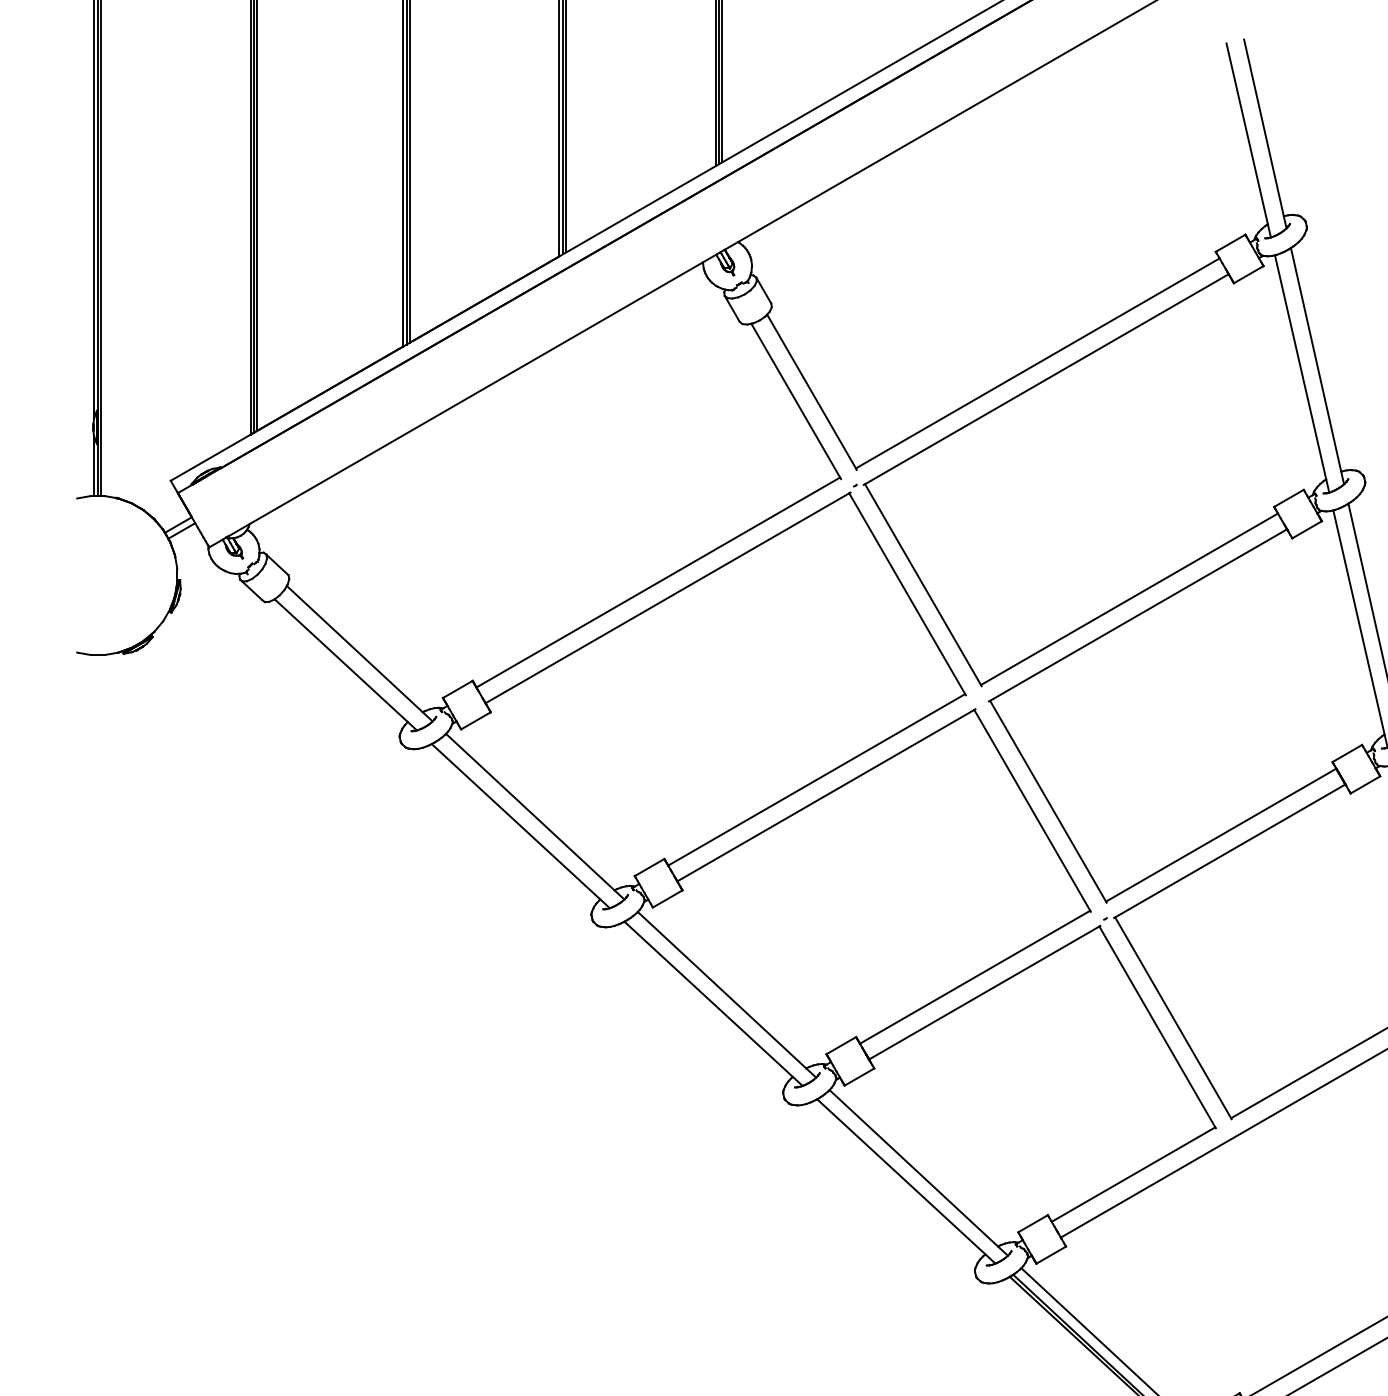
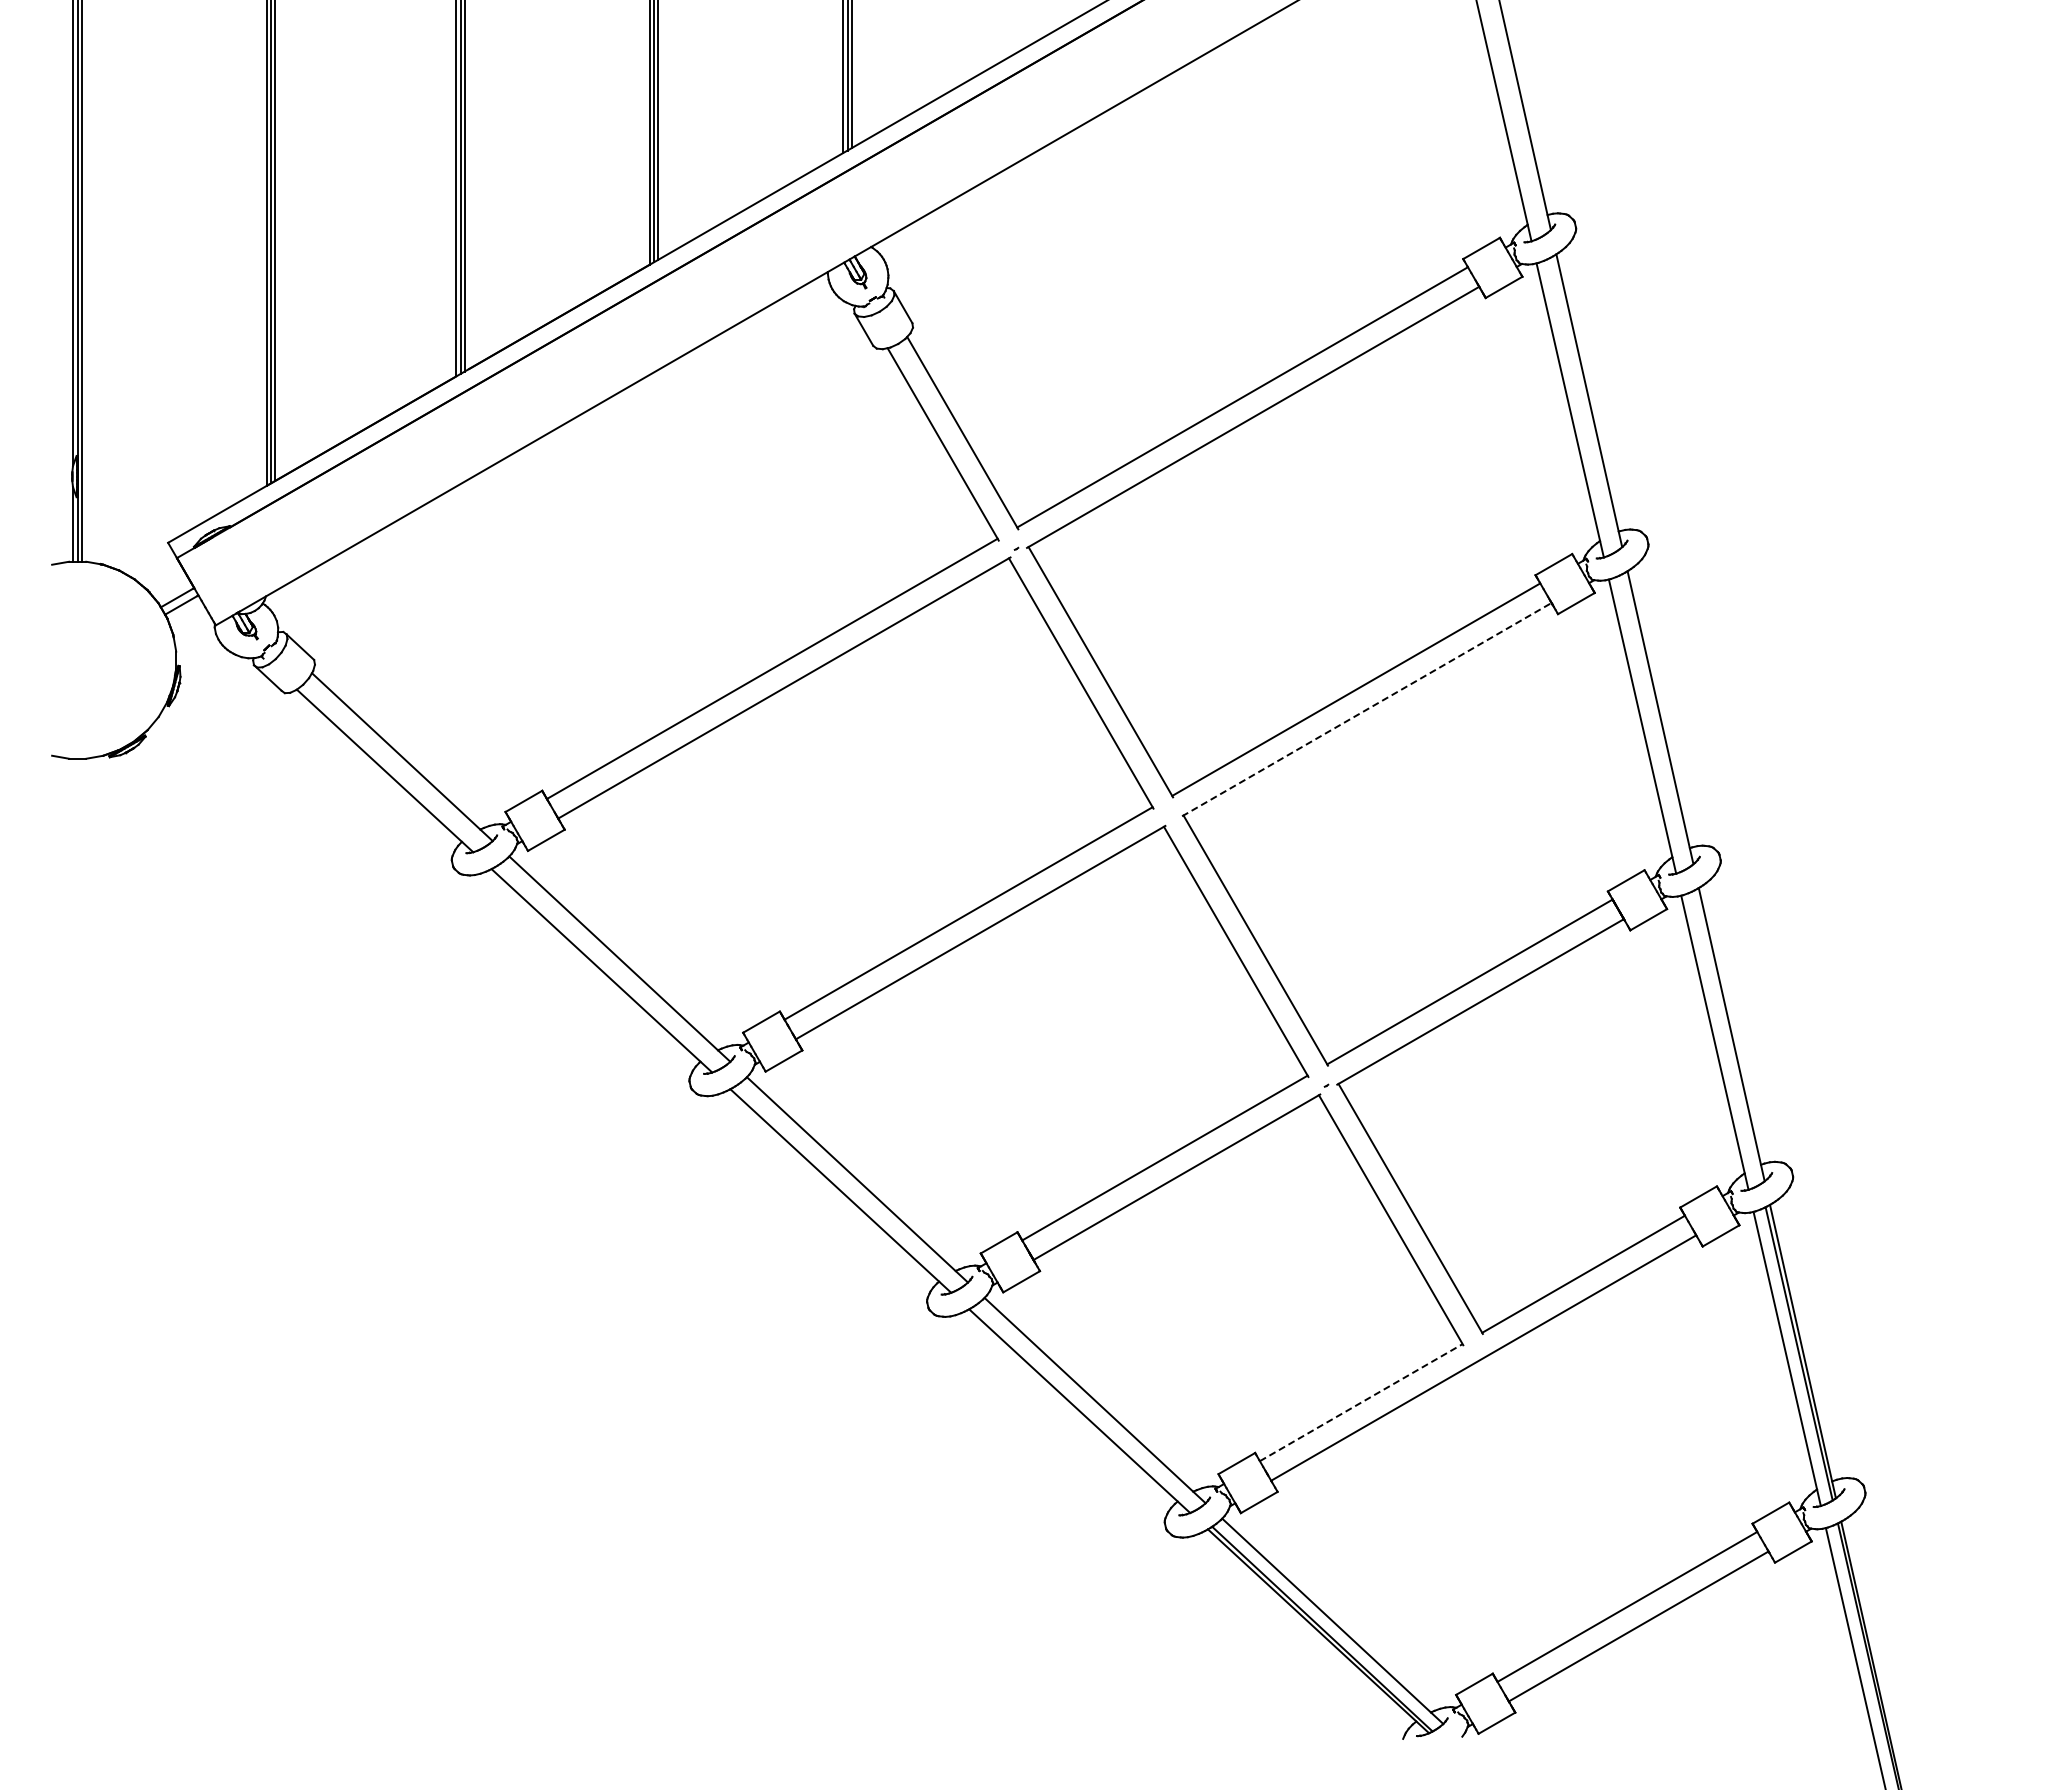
line: (1138, 615) -> (1367, 709), solid -> dashed
line: (1133, 1174) -> (1361, 1402), solid -> dashed

